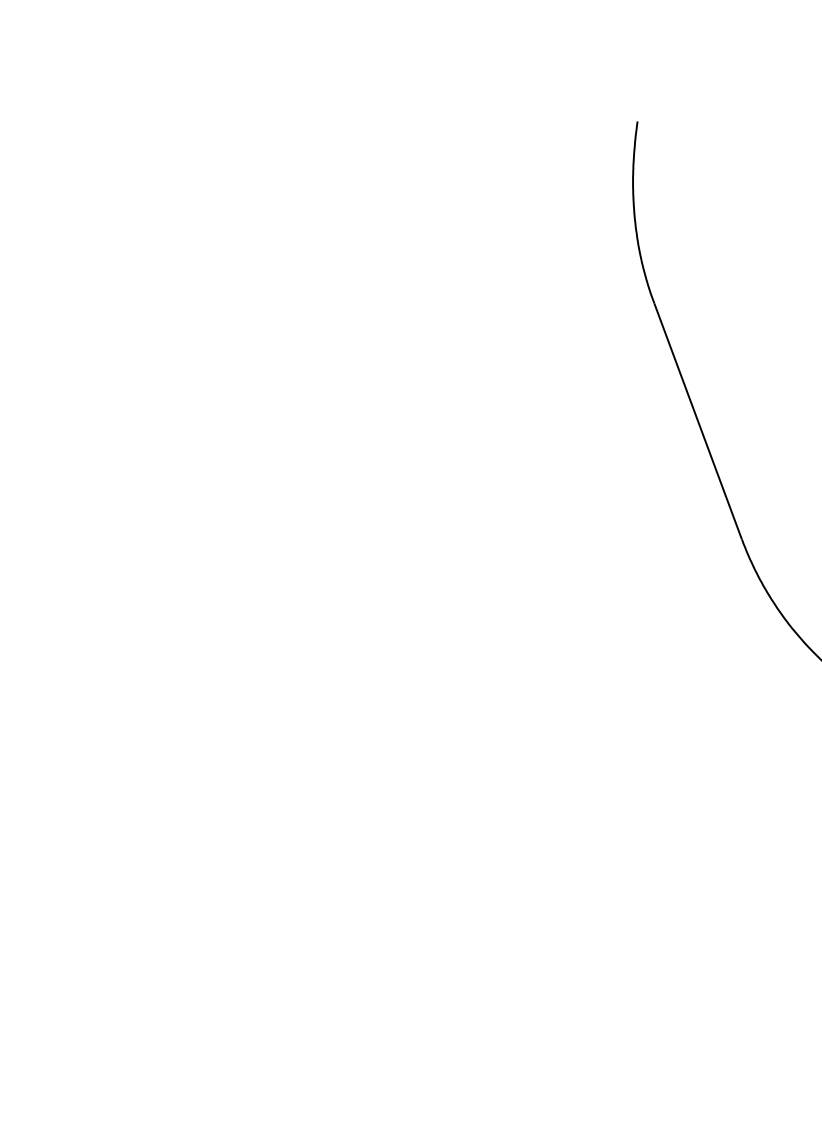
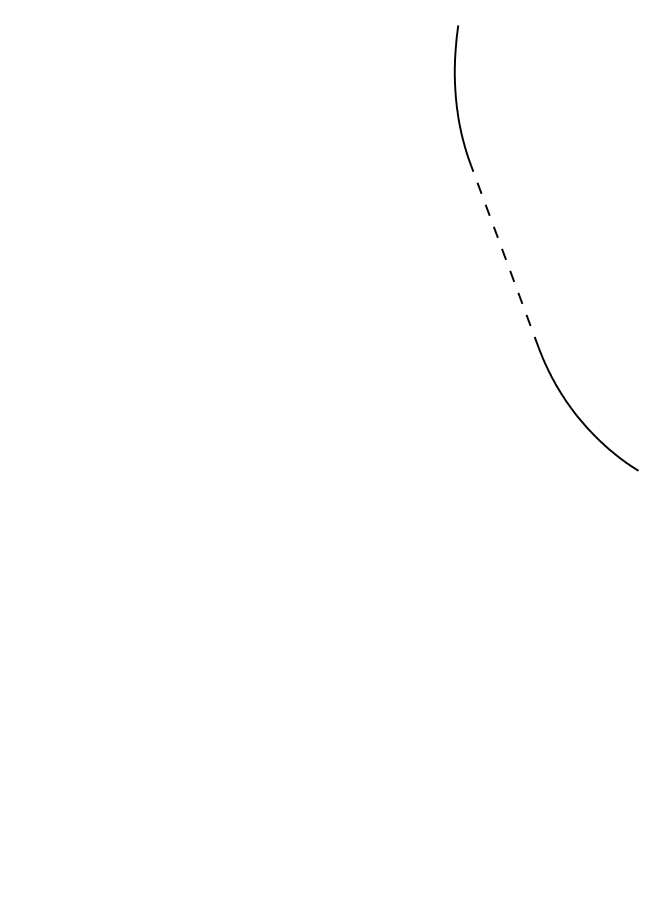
line: (697, 420) -> (504, 256), solid -> dashed

